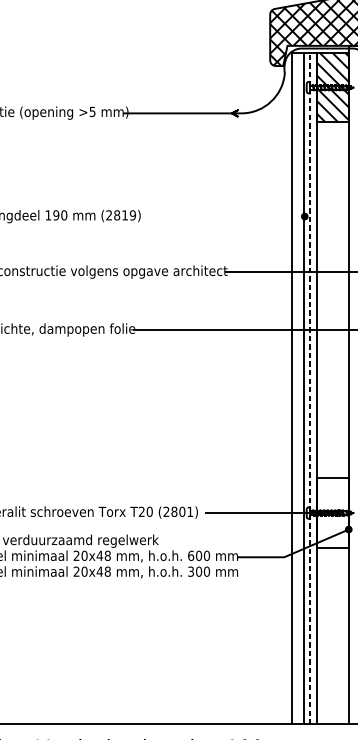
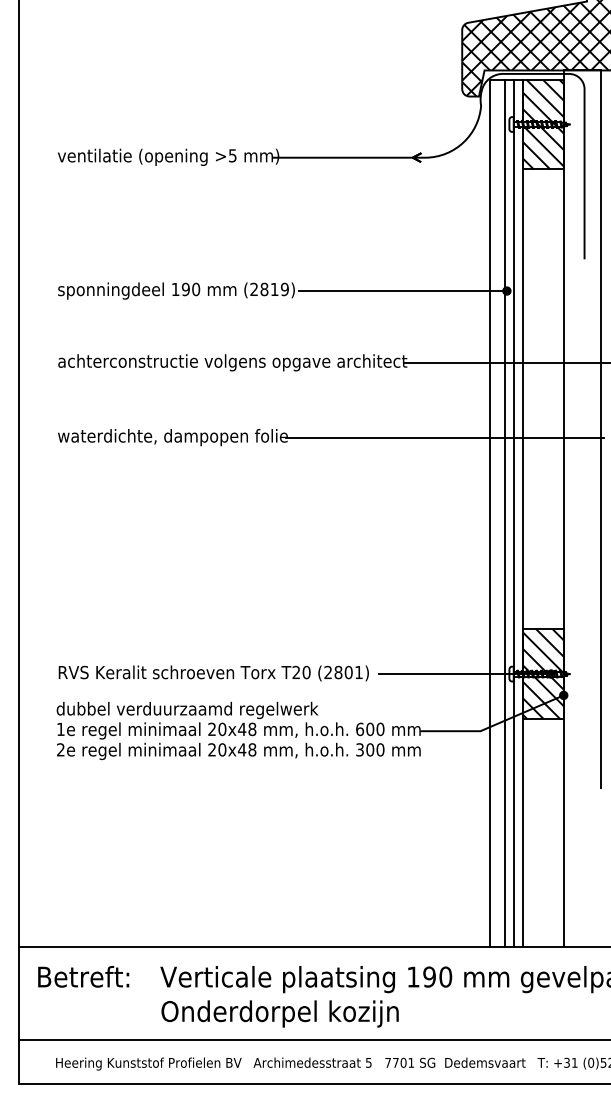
line: (223, 216) -> (402, 291), added
line: (309, 388) -> (513, 513), dashed -> solid
hatch: (332, 512) -> (542, 673), added

